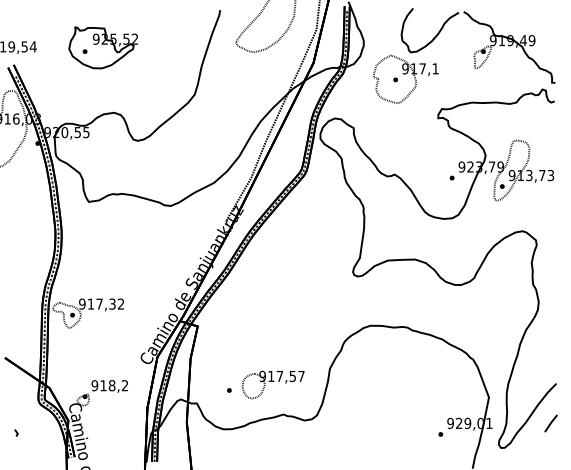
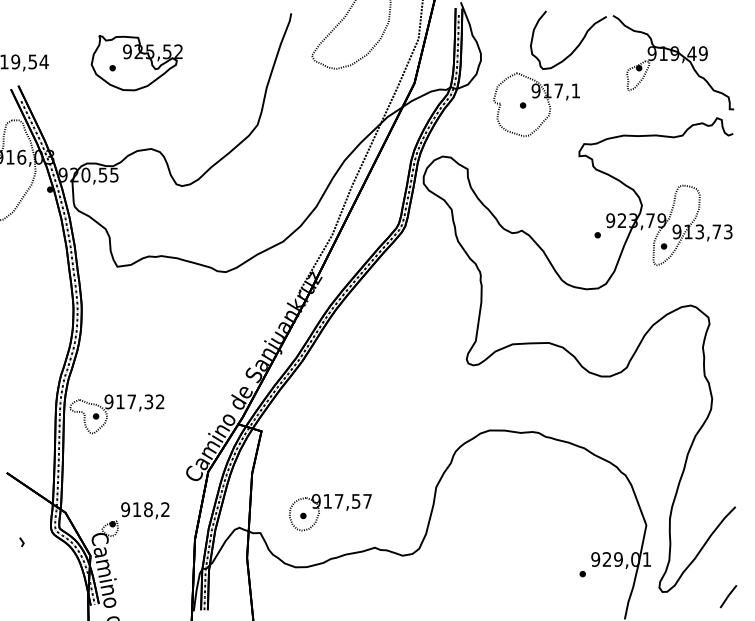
part: (273, 384) -> (330, 512), moved
line: (551, 423) -> (728, 596), moved
line: (16, 432) -> (21, 541), moved

